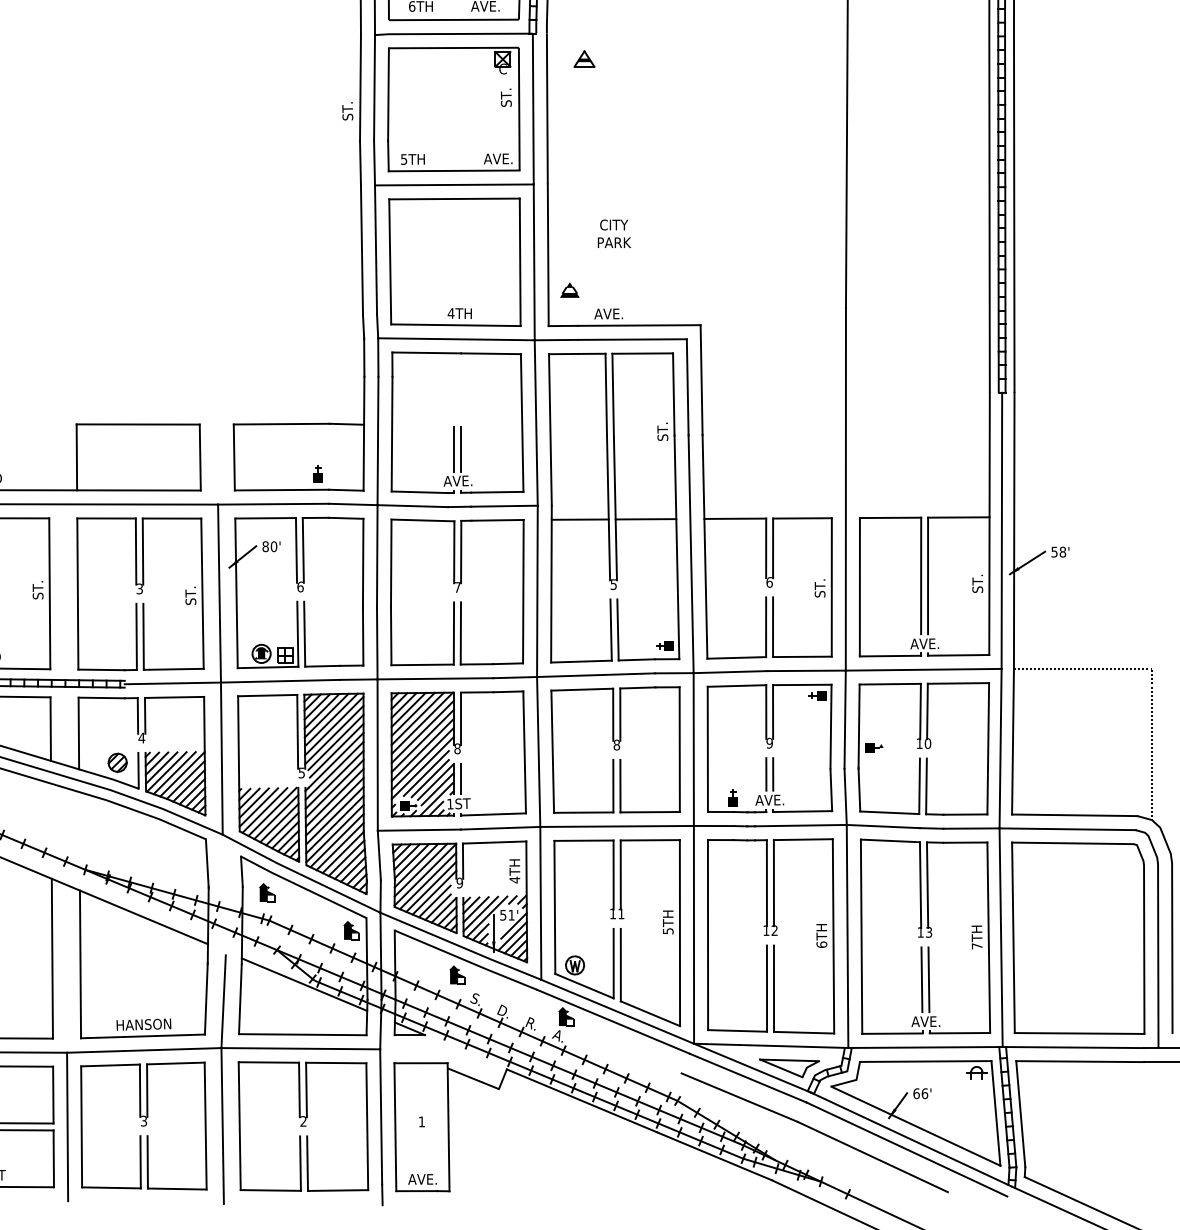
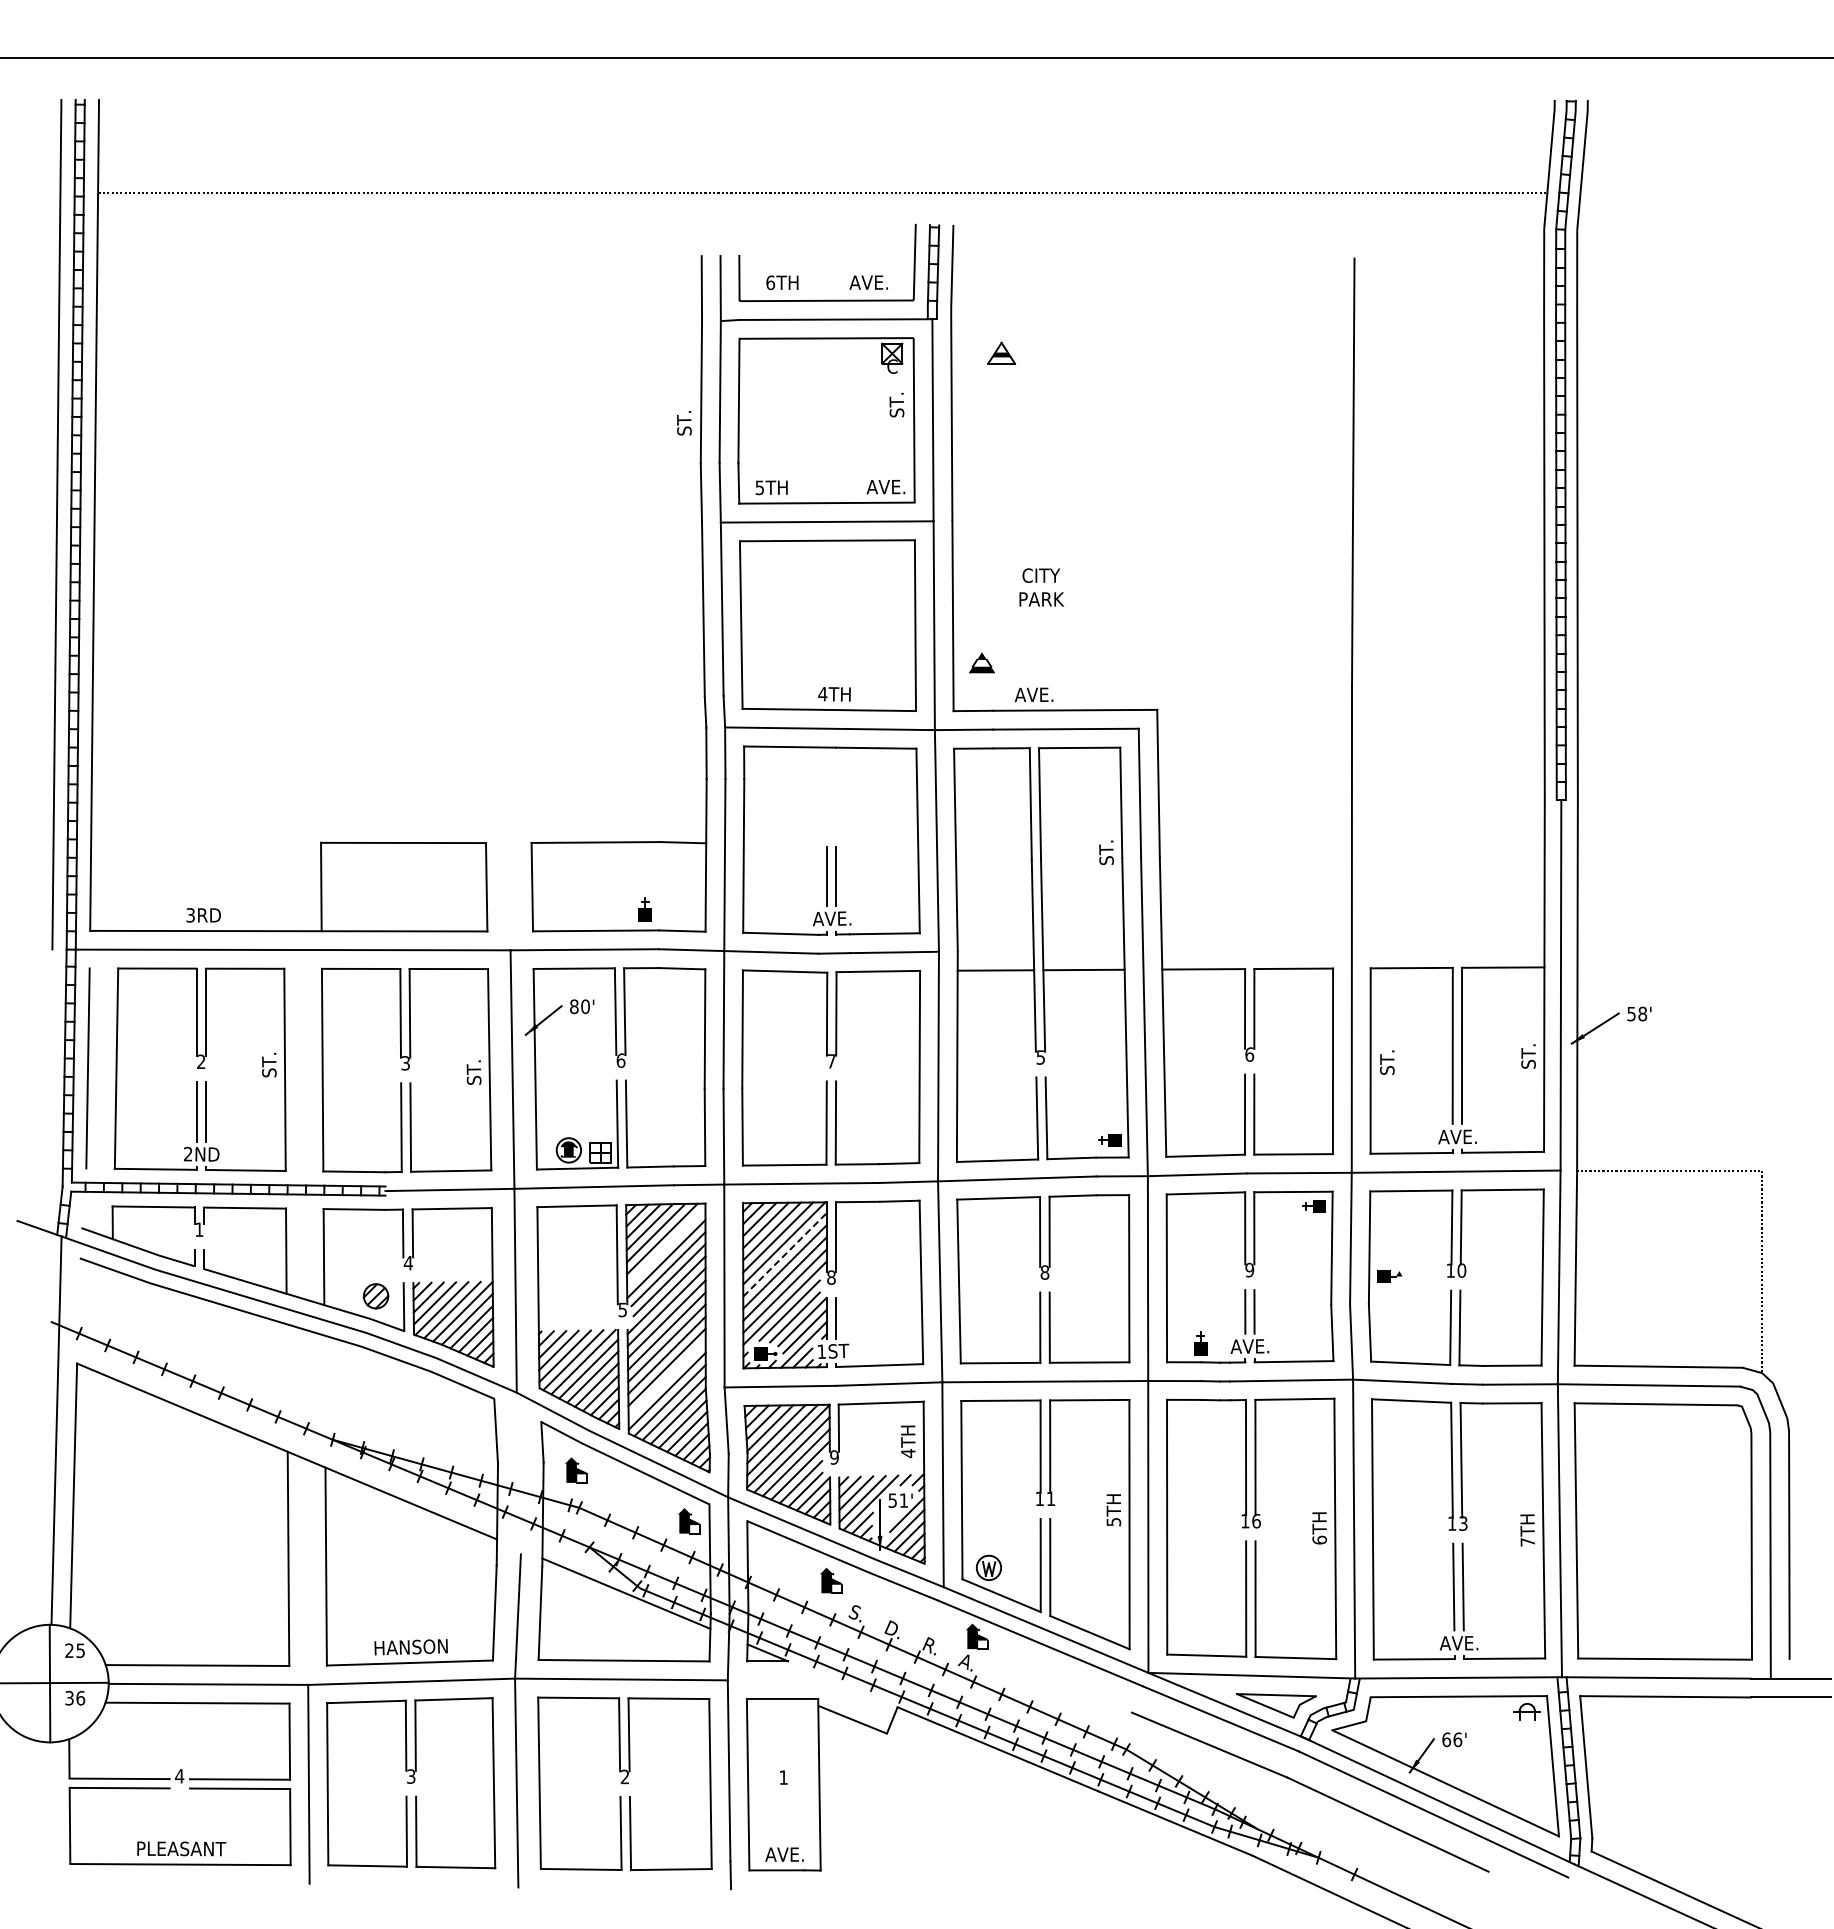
text: (820, 588) -> (1387, 1062), moved
line: (334, 726) -> (666, 1247), removed
line: (422, 731) -> (784, 1254), solid -> dashed
line: (334, 824) -> (666, 1378), removed
text: (774, 930) -> (1256, 1520), 12 -> 16

